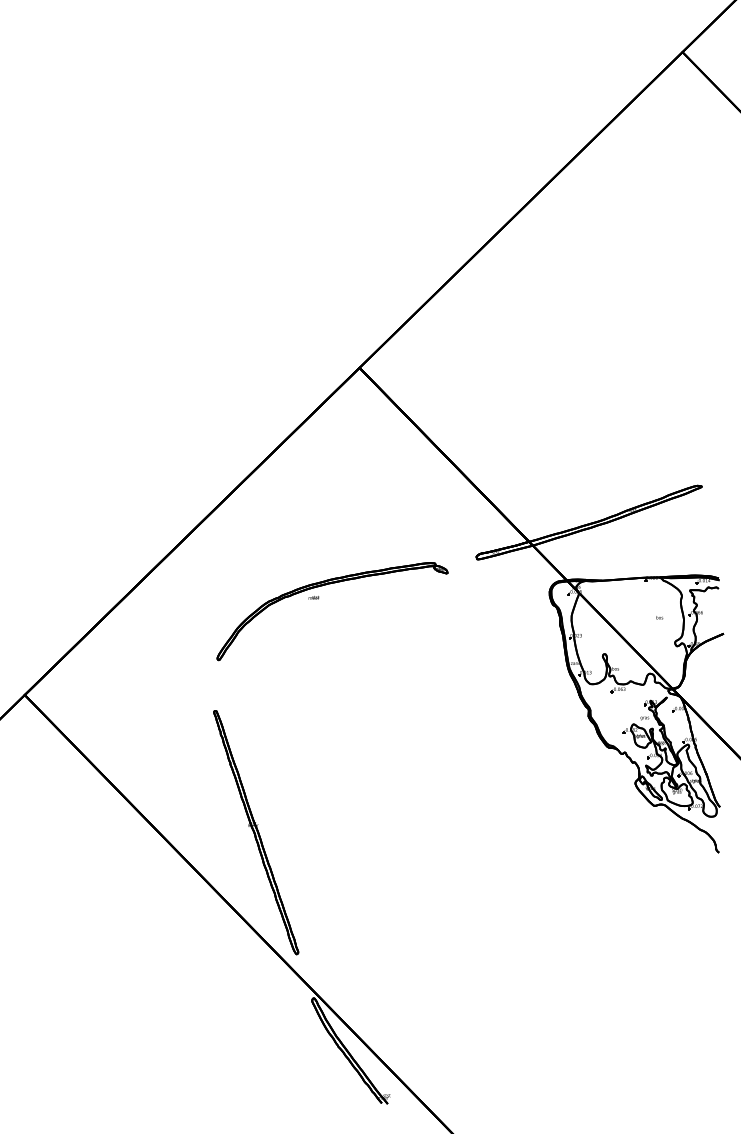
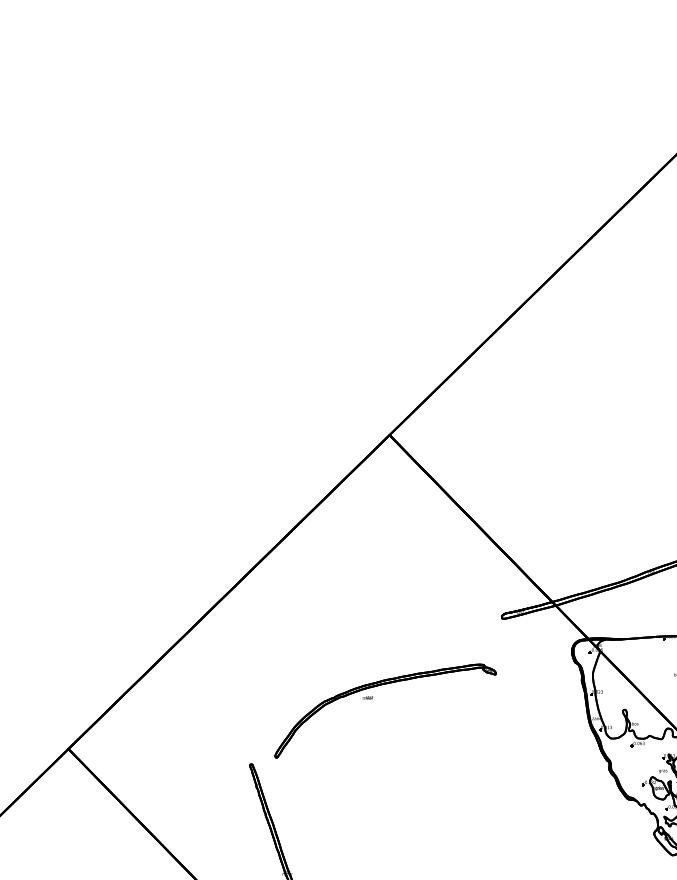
part: (319, 598) -> (373, 698), moved

